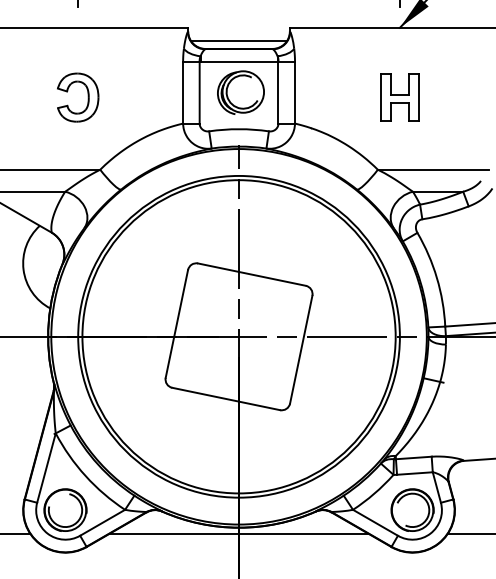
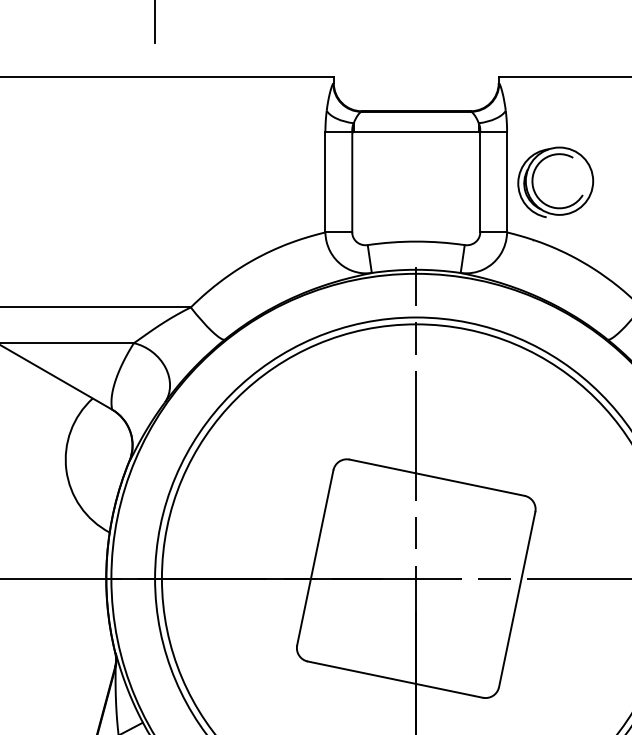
line: (239, 40) -> (416, 97), removed
part: (240, 92) -> (554, 181), moved
part: (87, 97) -> (170, 190), removed

